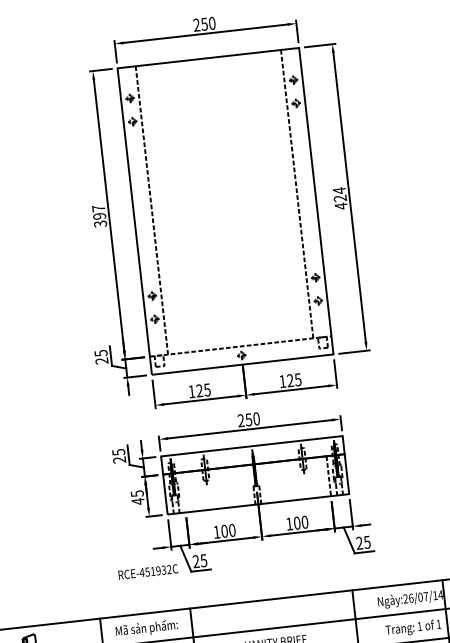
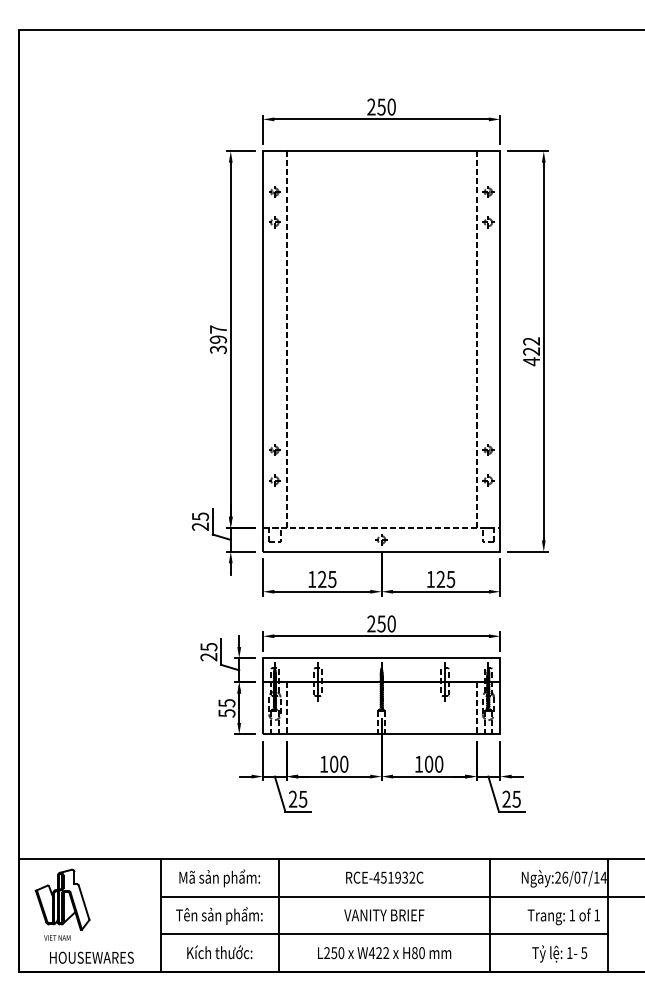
text: (339, 190) -> (531, 341), 424 -> 422
line: (183, 492) -> (286, 708), added
text: (137, 500) -> (226, 712), 45 -> 55
text: (148, 571) -> (384, 877), moved

